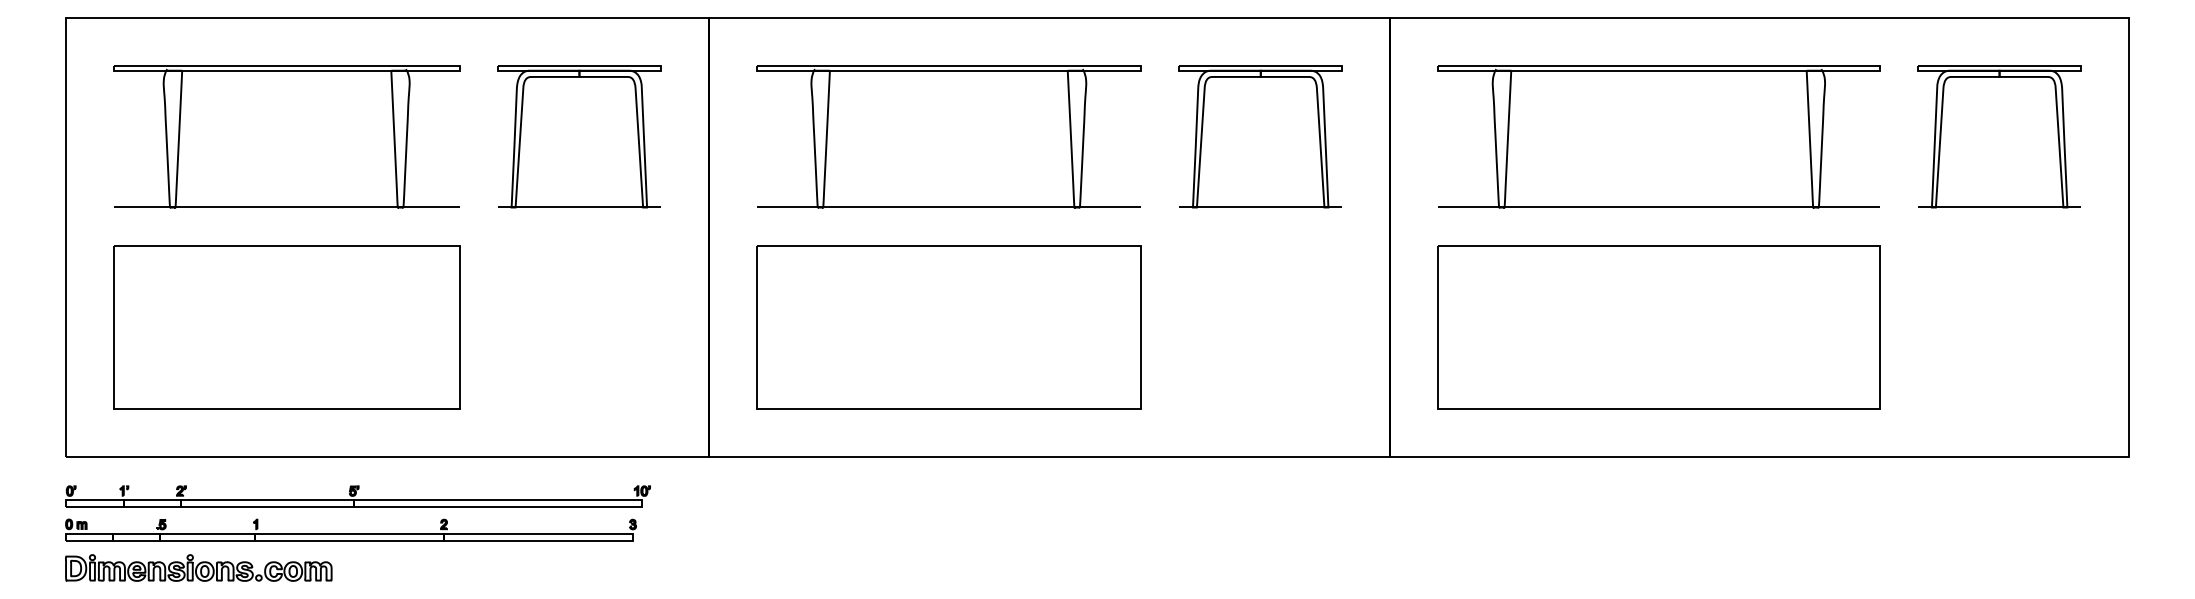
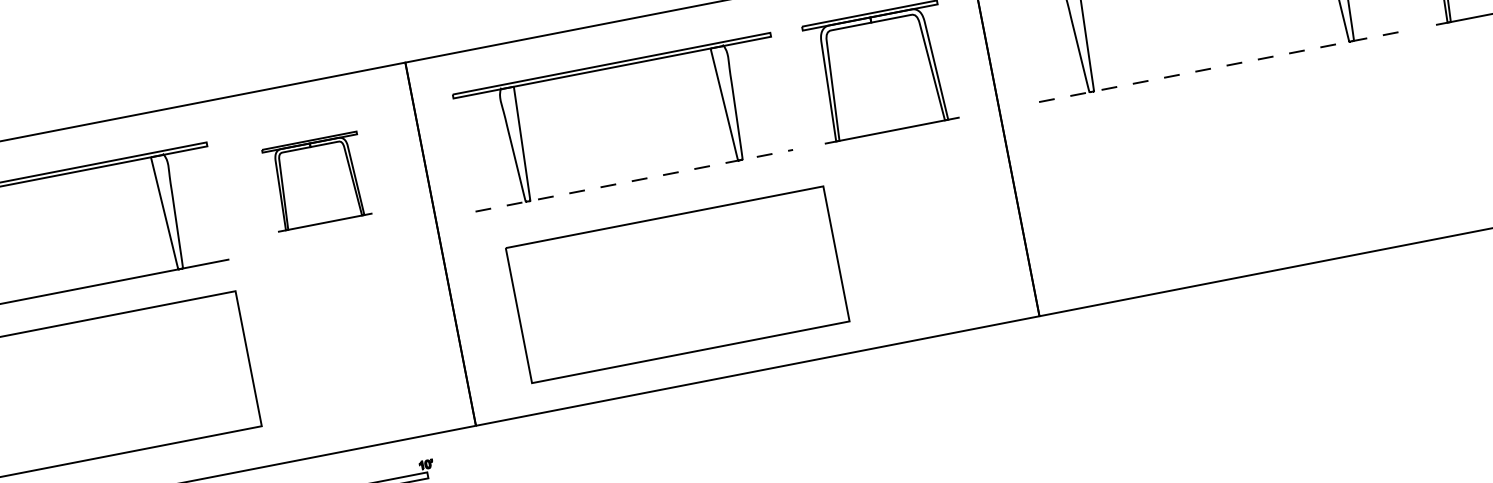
part: (579, 136) -> (317, 181), size x0.7
line: (948, 207) -> (633, 180), solid -> dashed
line: (1658, 207) -> (1221, 66), solid -> dashed
part: (948, 327) -> (677, 284), moved
part: (1658, 327) -> (1240, 165), removed

